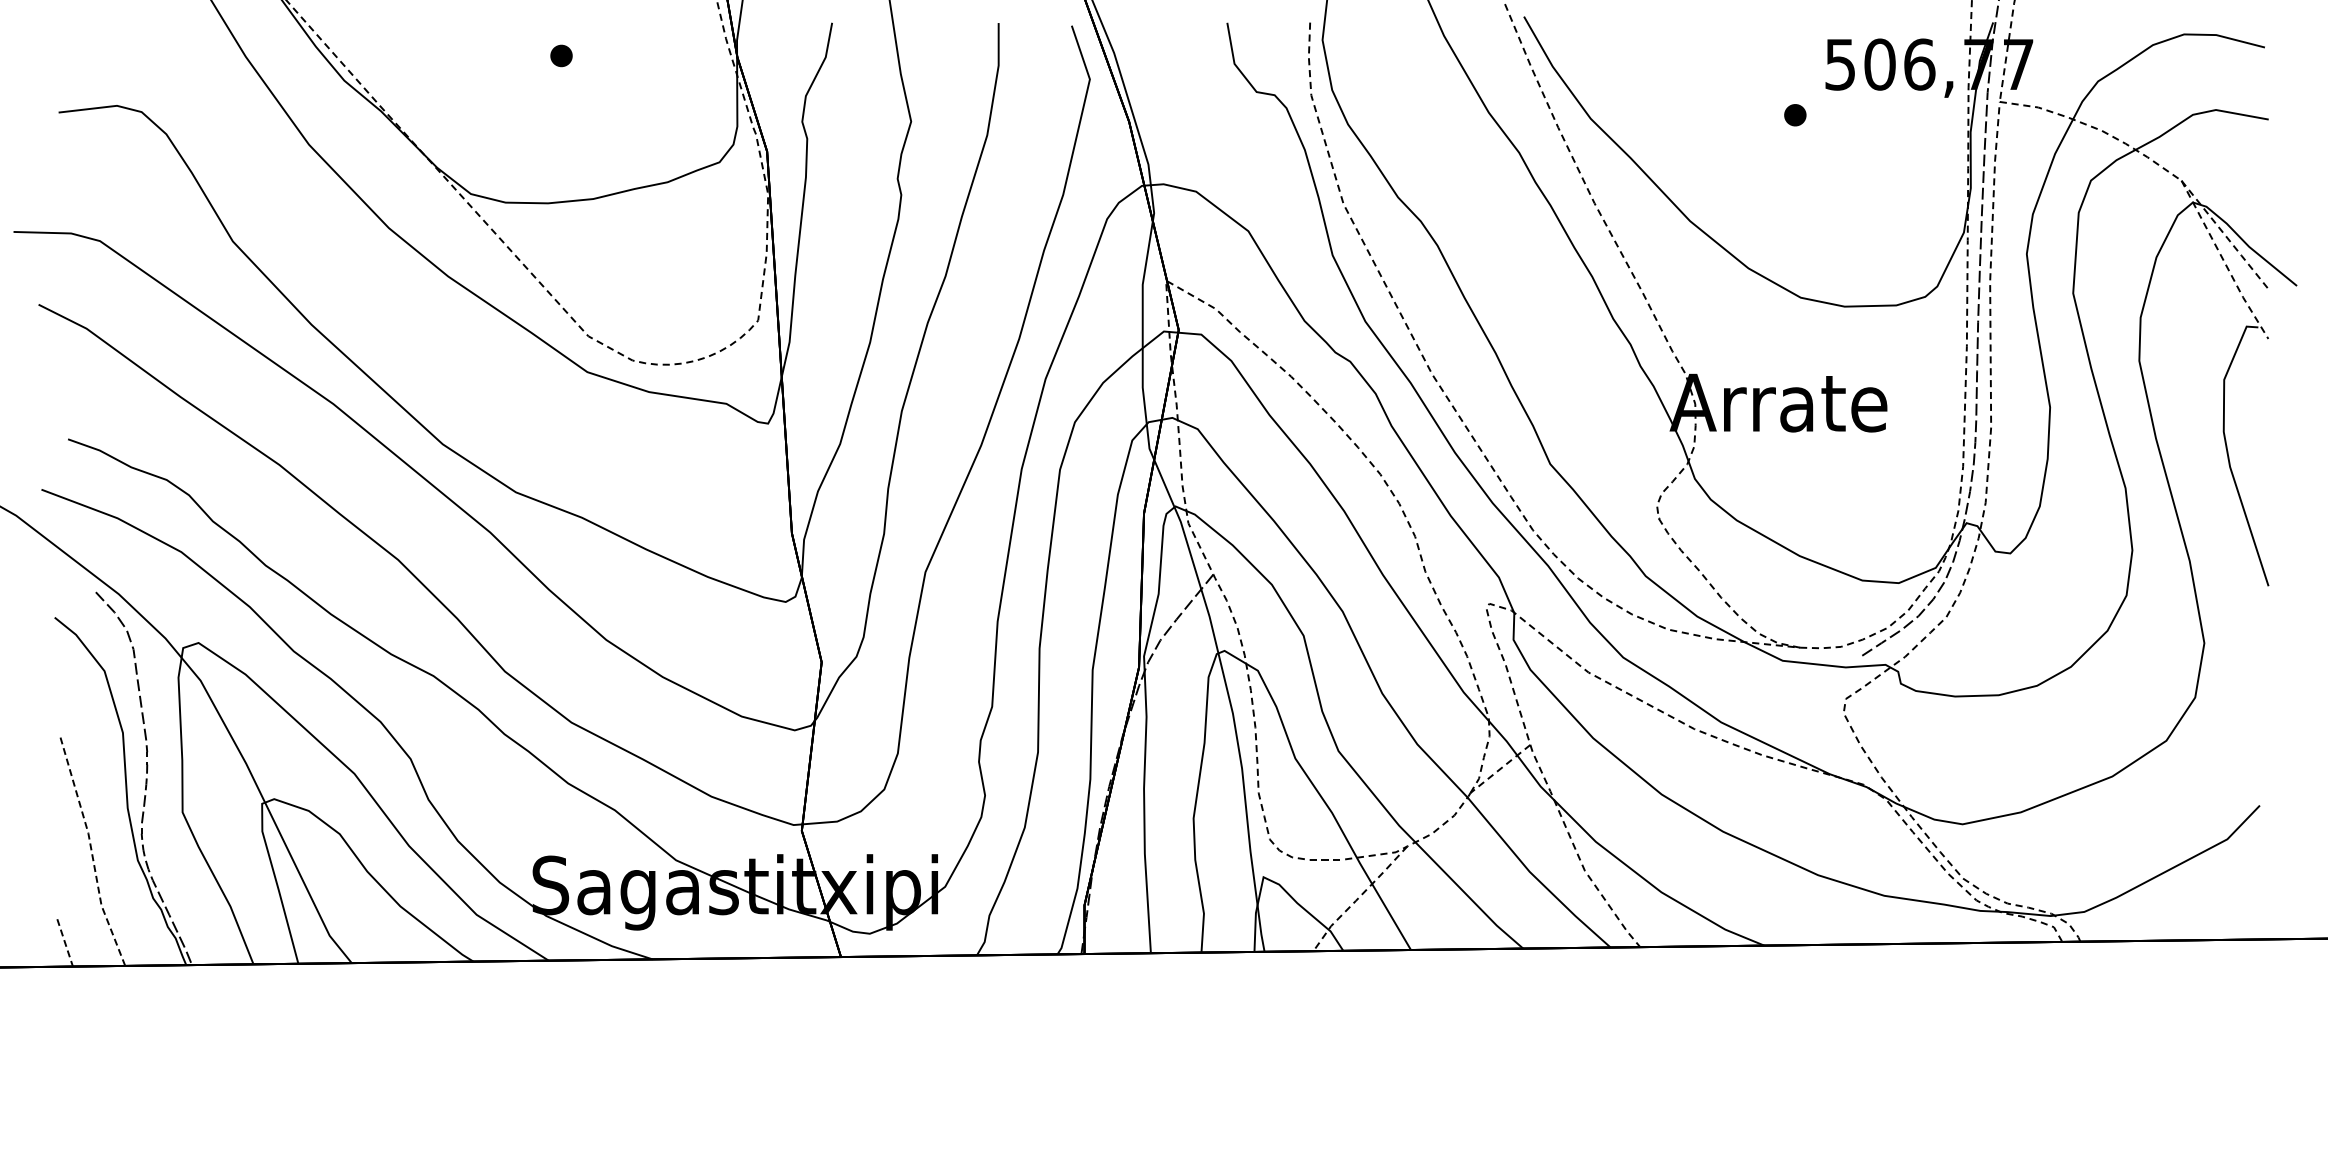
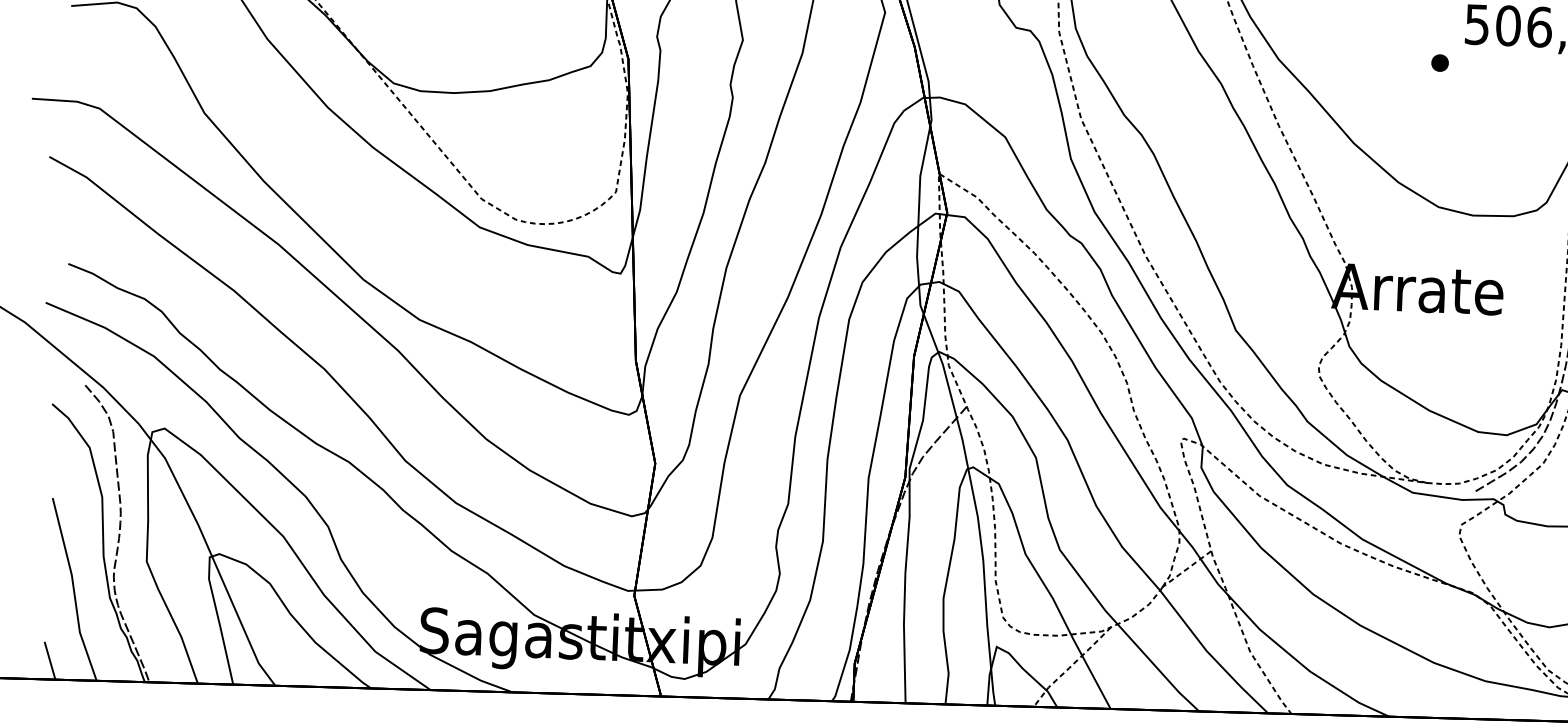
line: (91, 851) -> (73, 589), dashed -> solid
line: (65, 942) -> (50, 660), dashed -> solid

